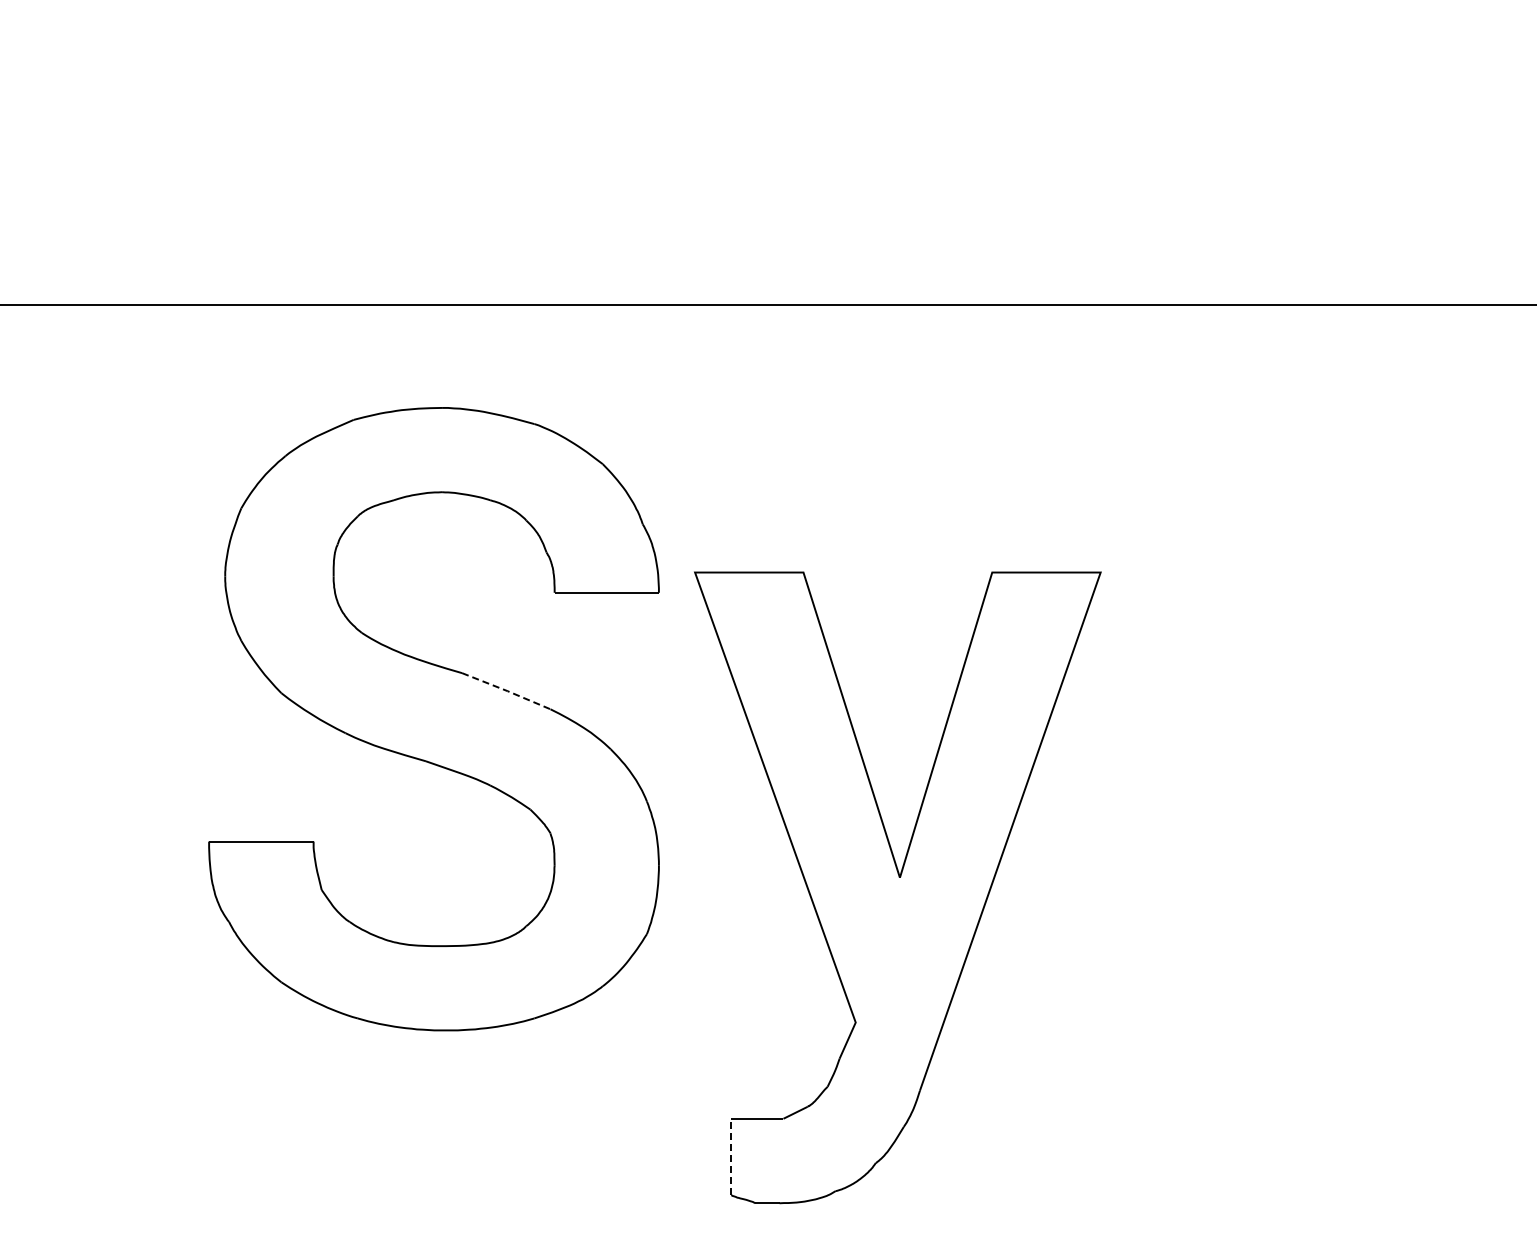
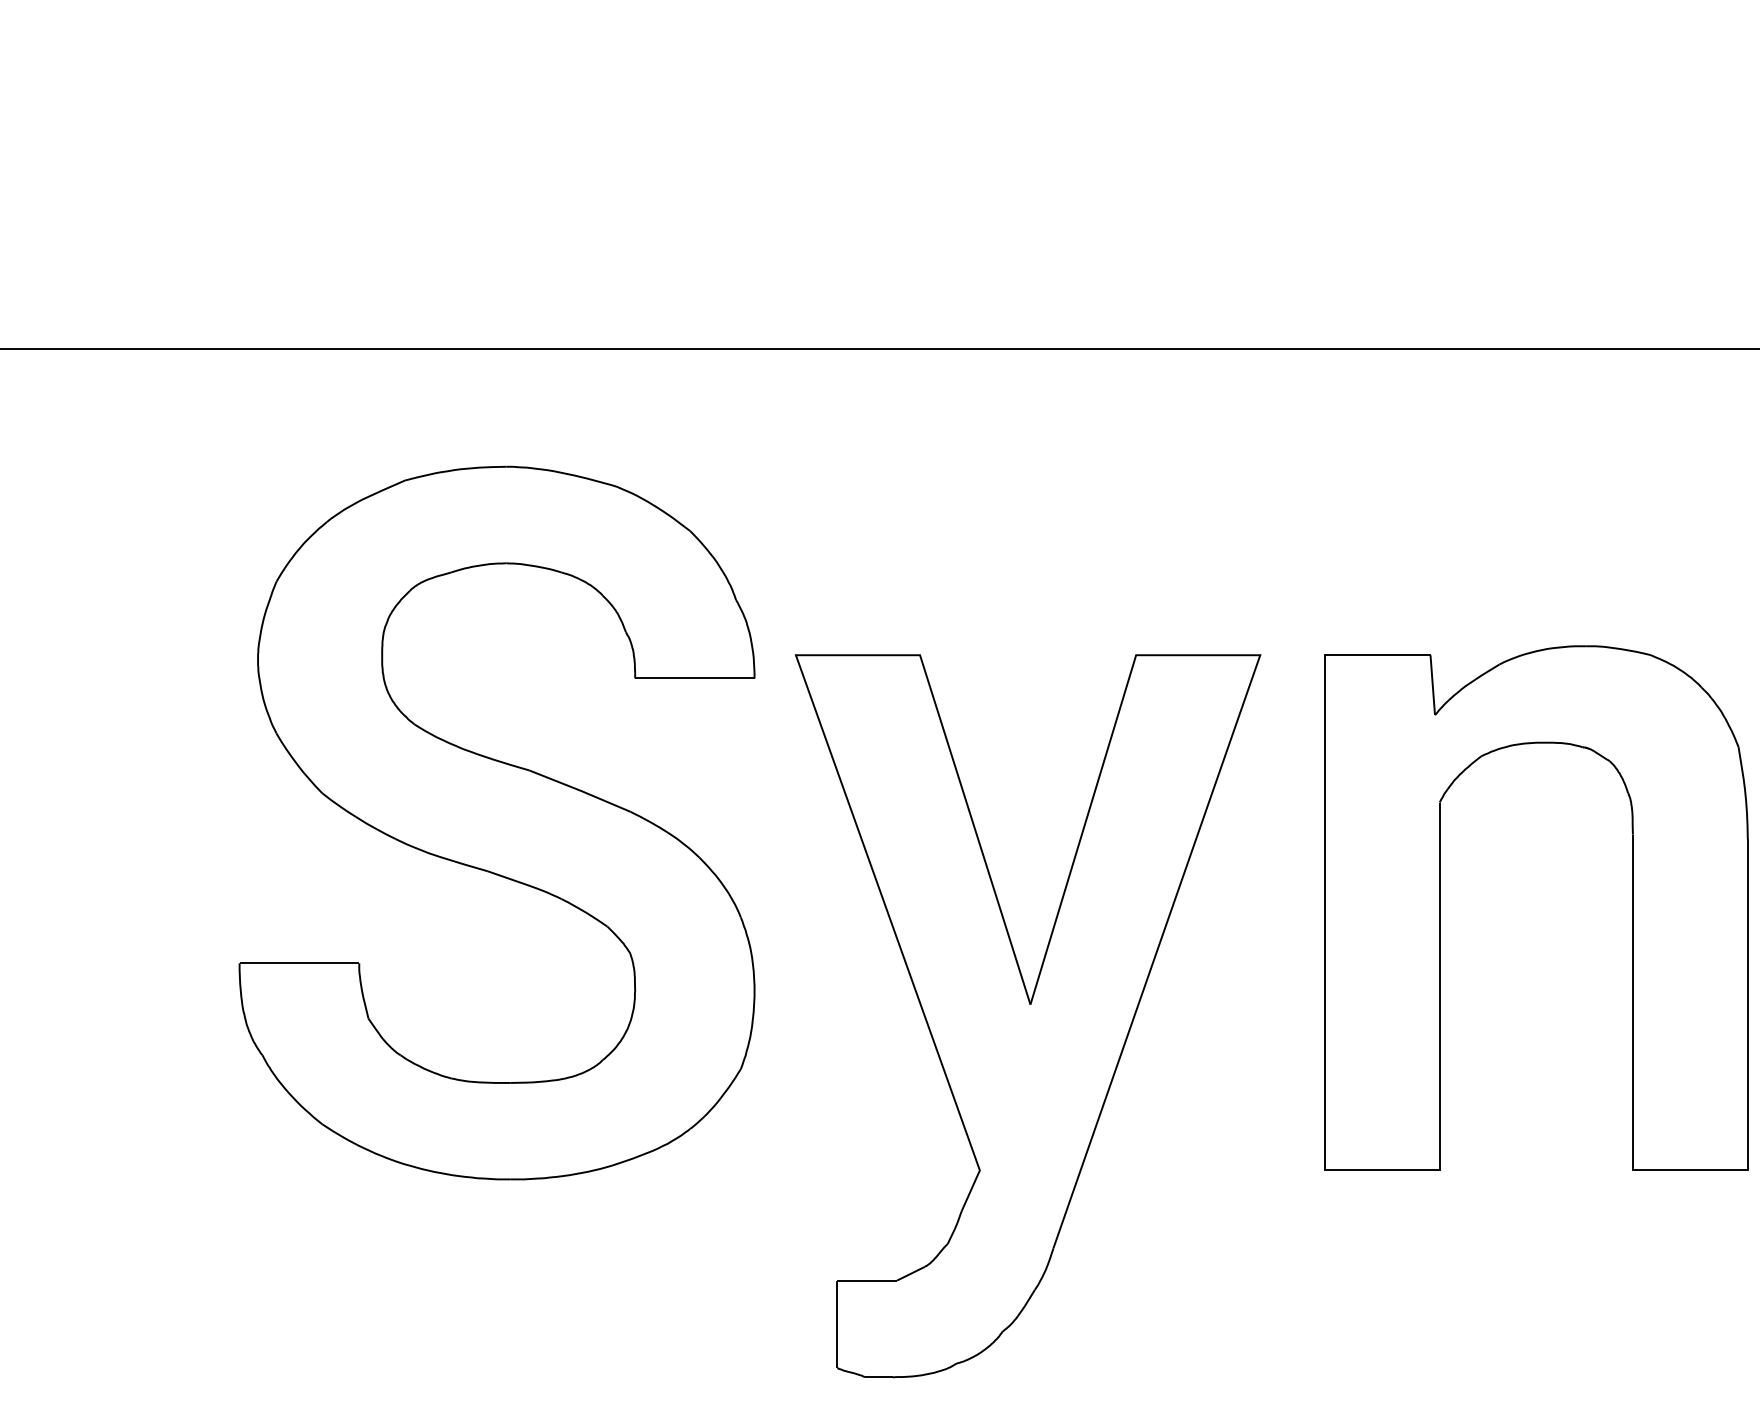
line: (506, 690) -> (580, 790), dashed -> solid
part: (1257, 793) -> (1439, 908), added
line: (731, 1156) -> (837, 1323), dashed -> solid

